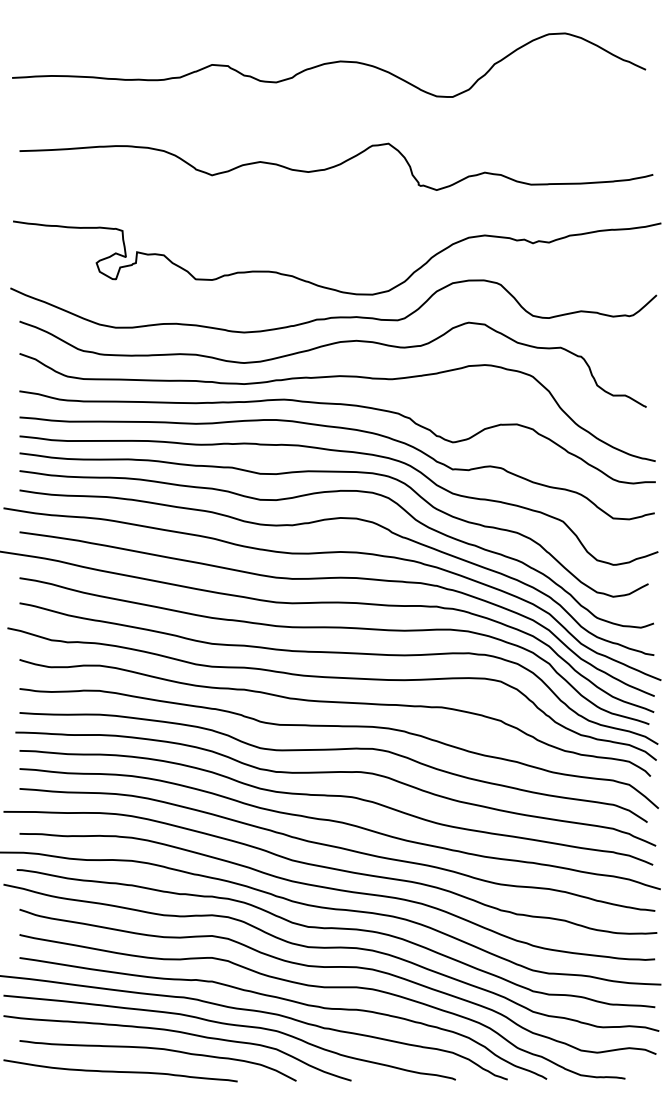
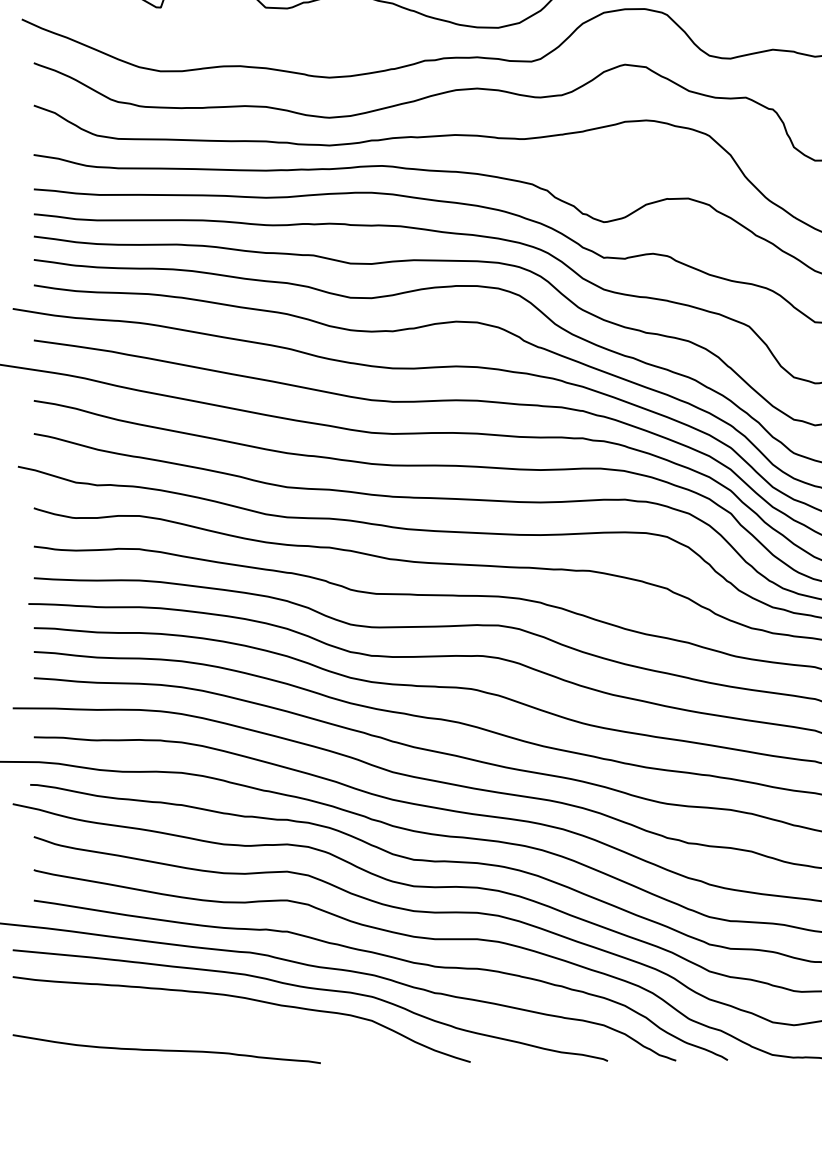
curve: (157, 1049) -> (215, 1021), removed

